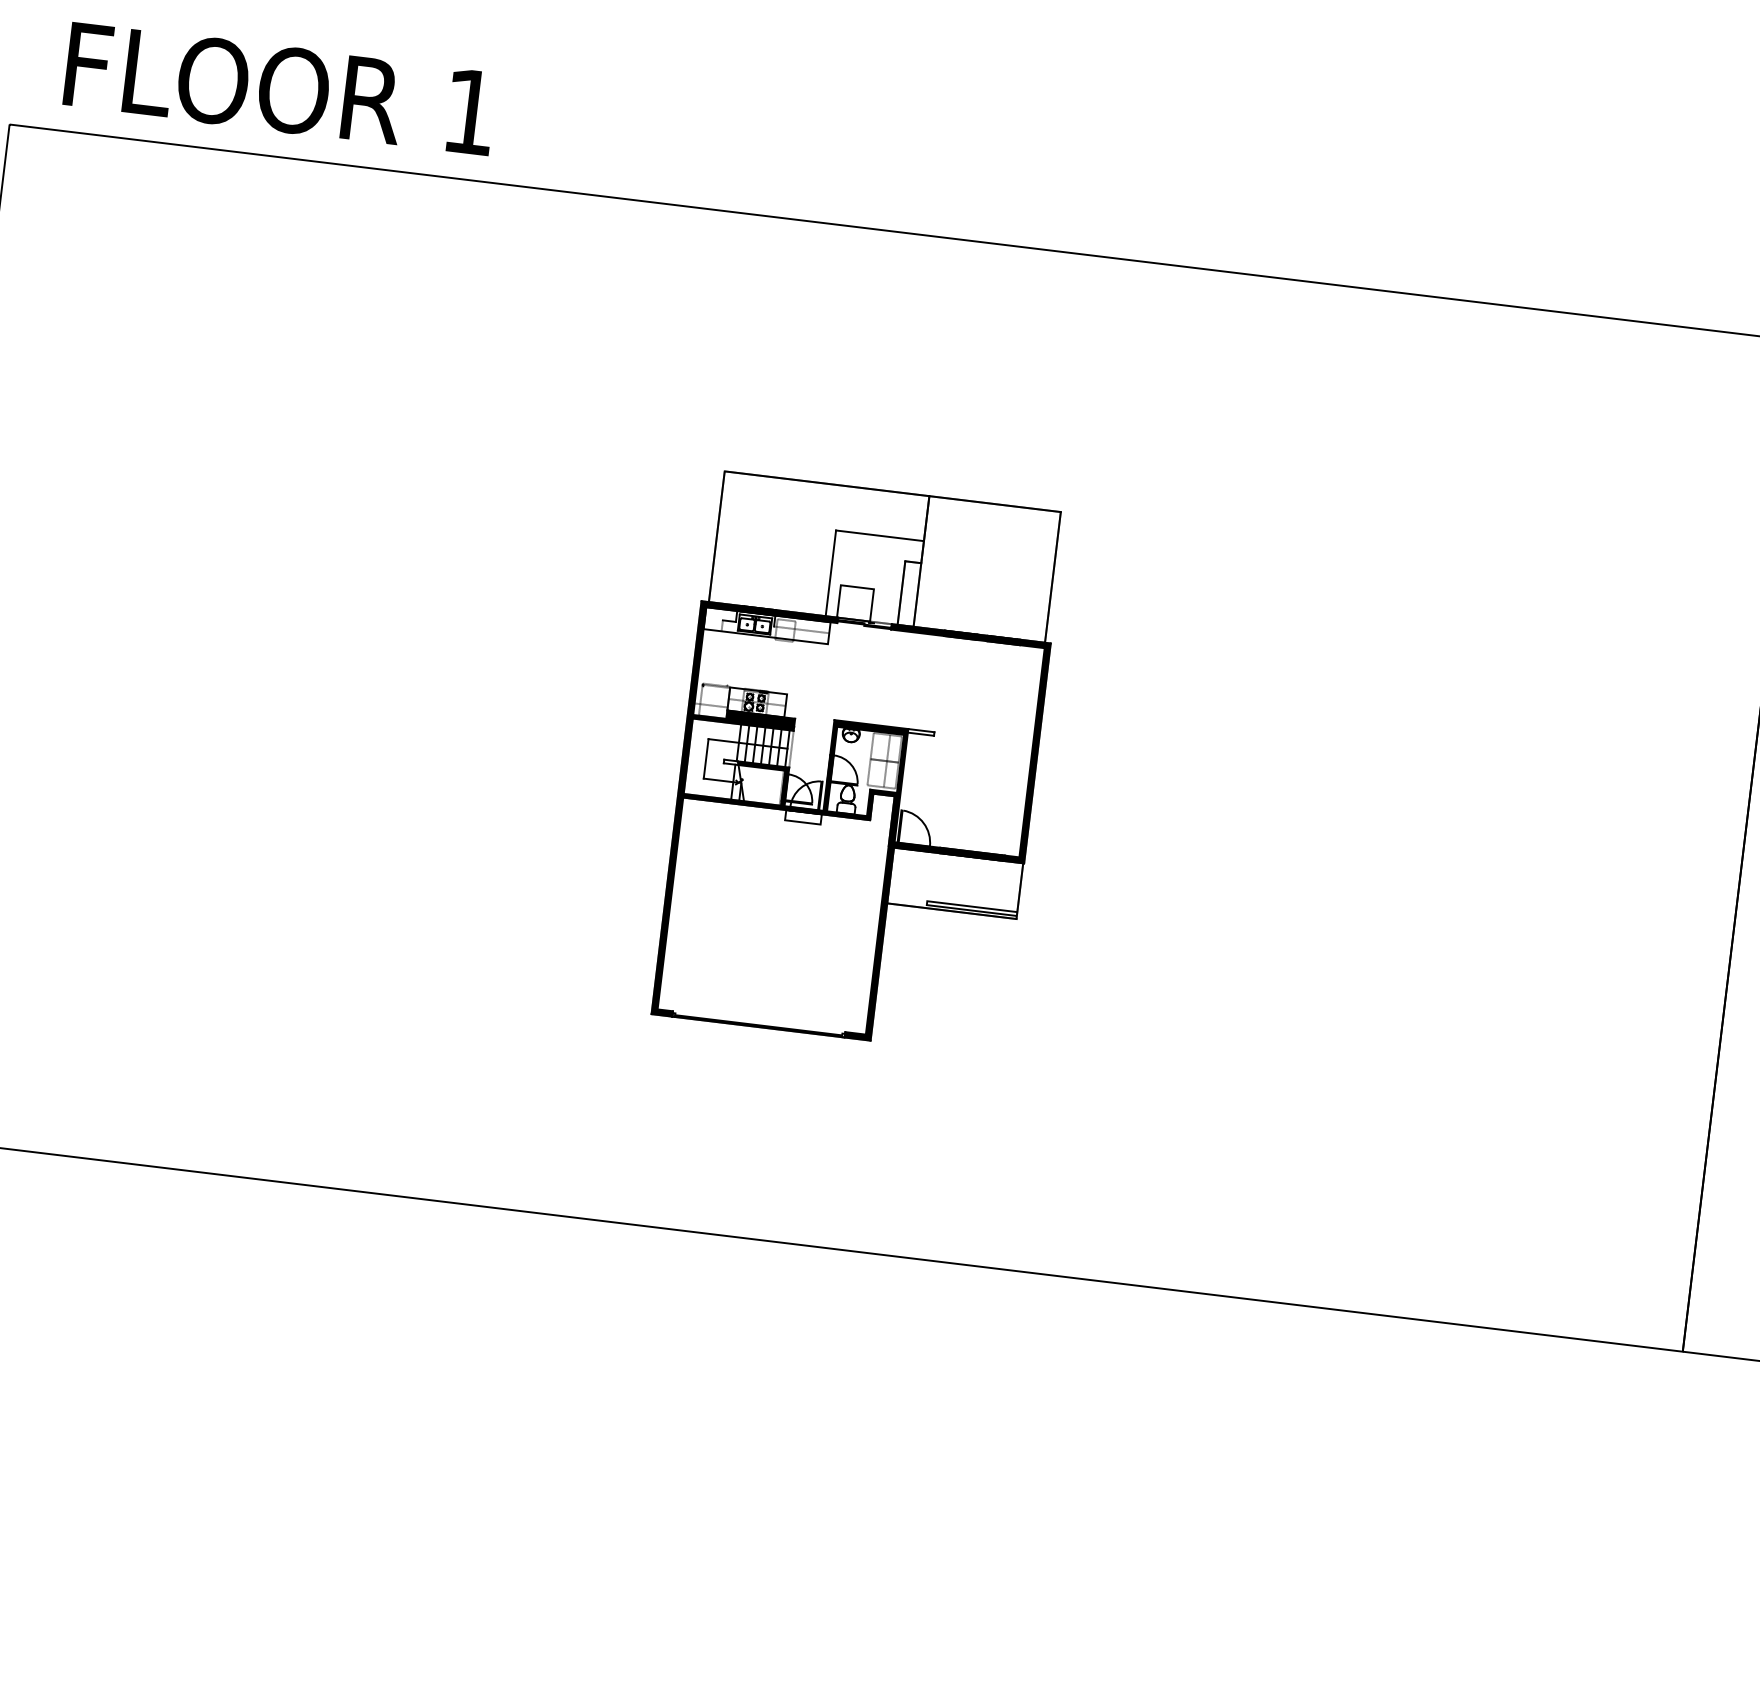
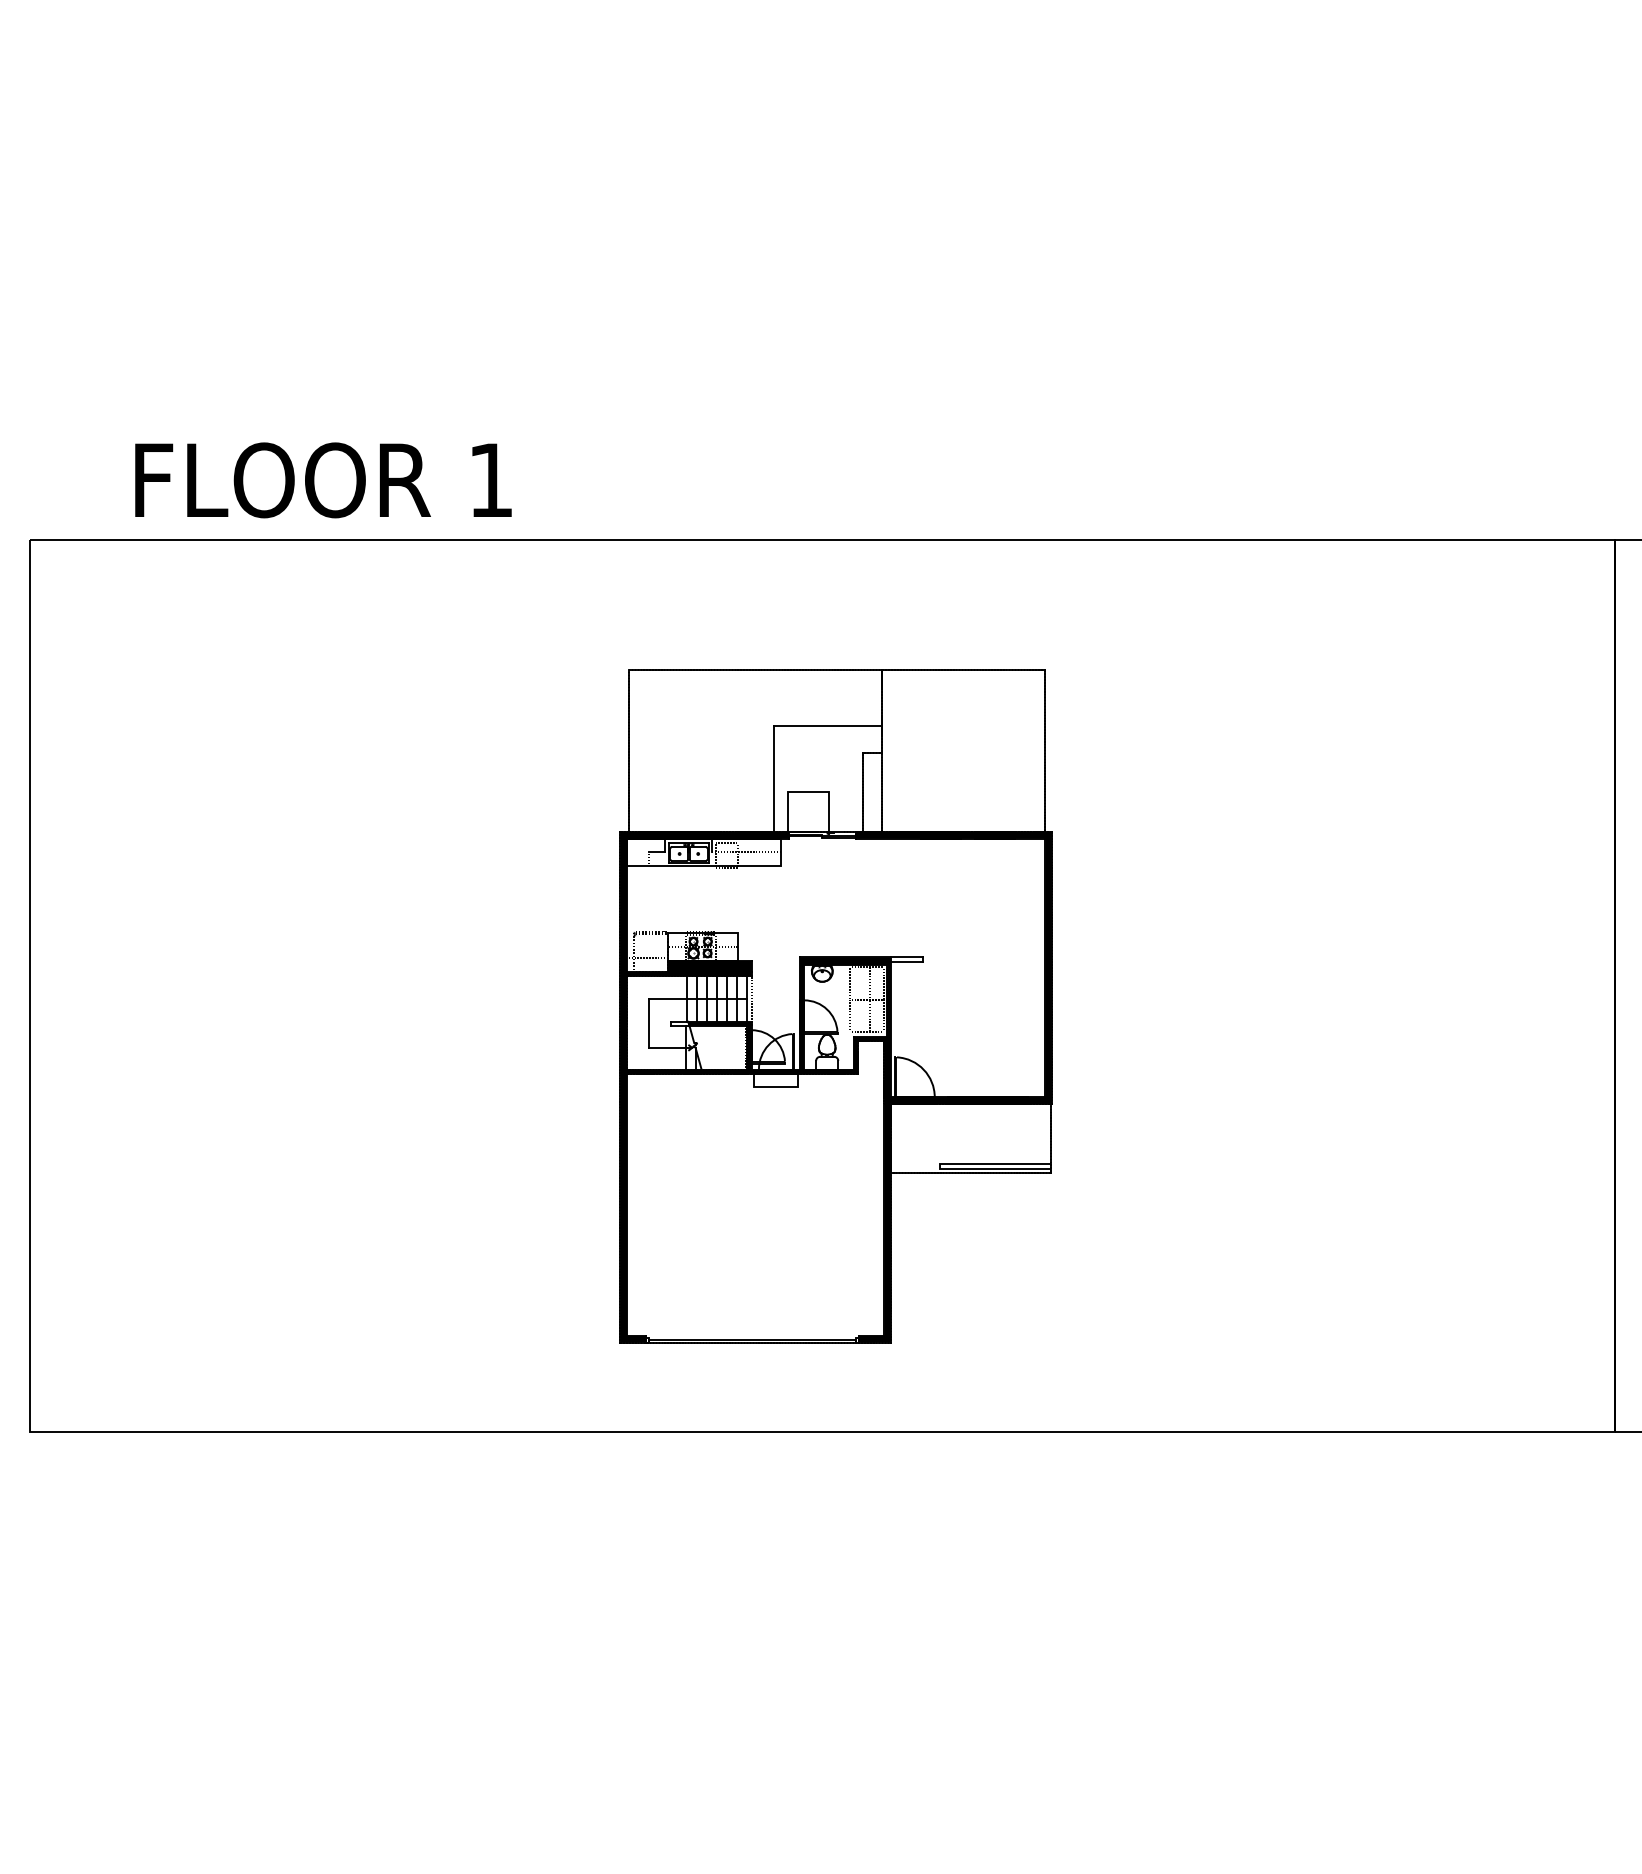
text: (280, 89) -> (323, 480), moved
part: (858, 762) -> (835, 1005), size x1.4

